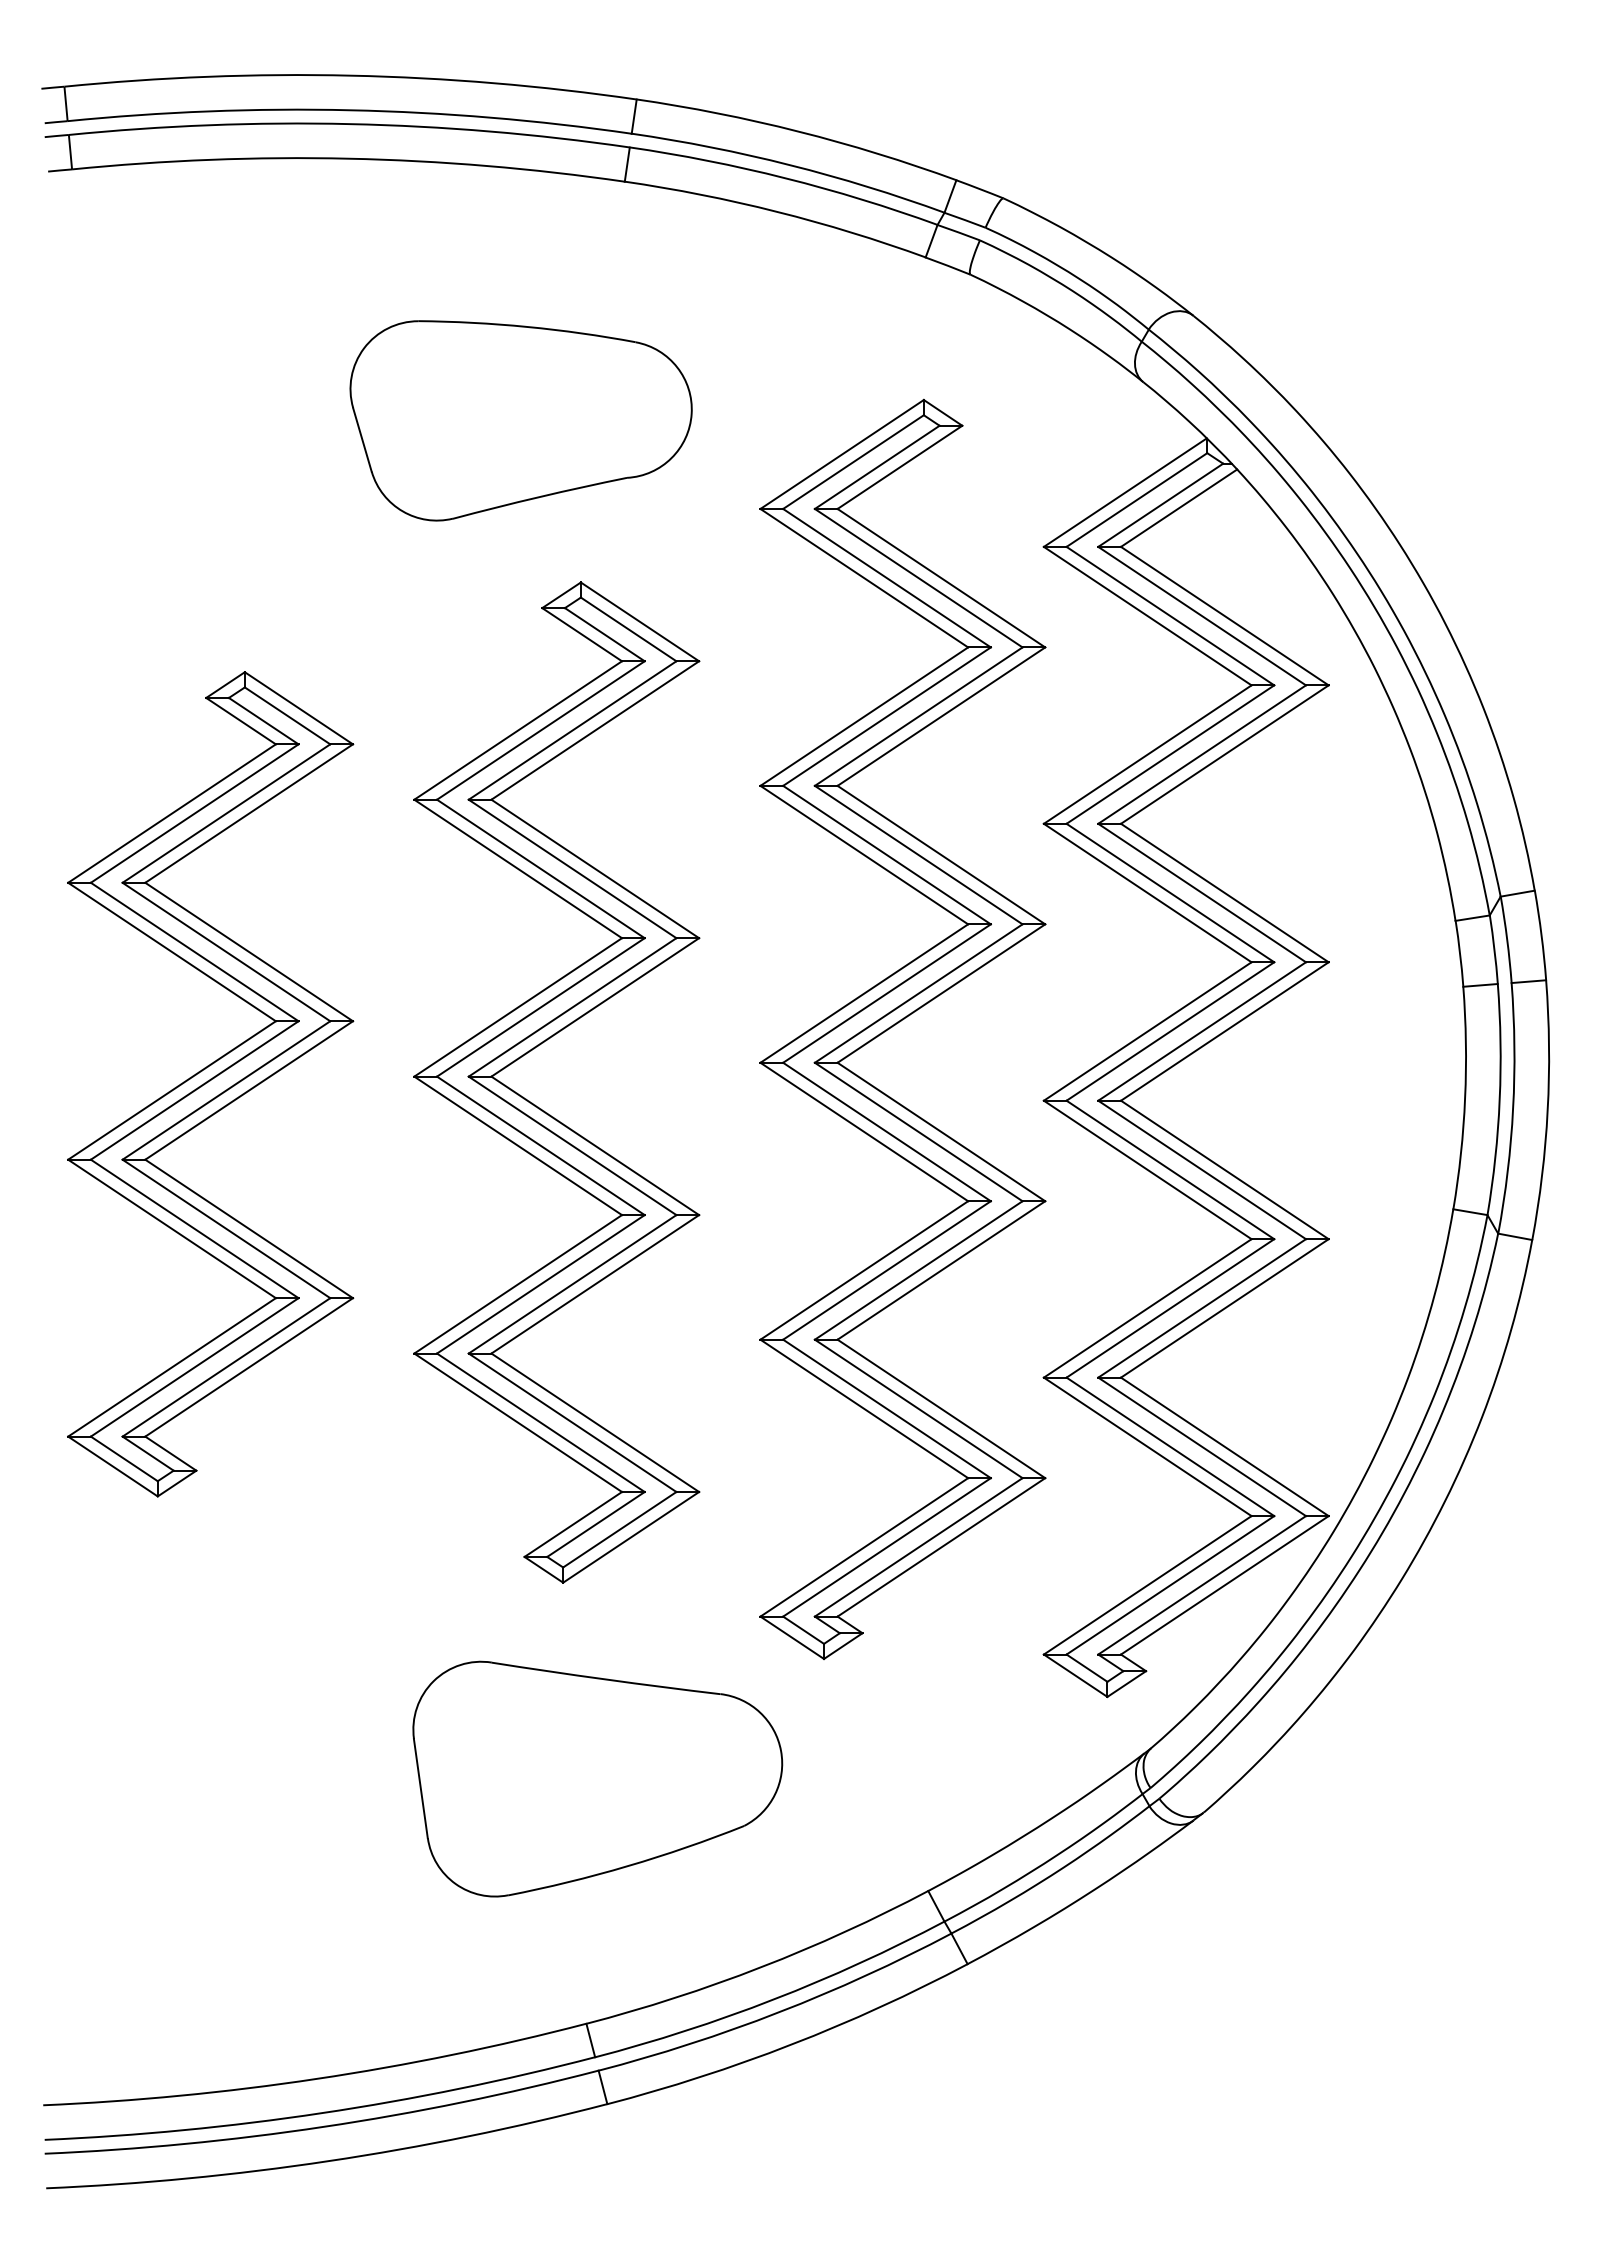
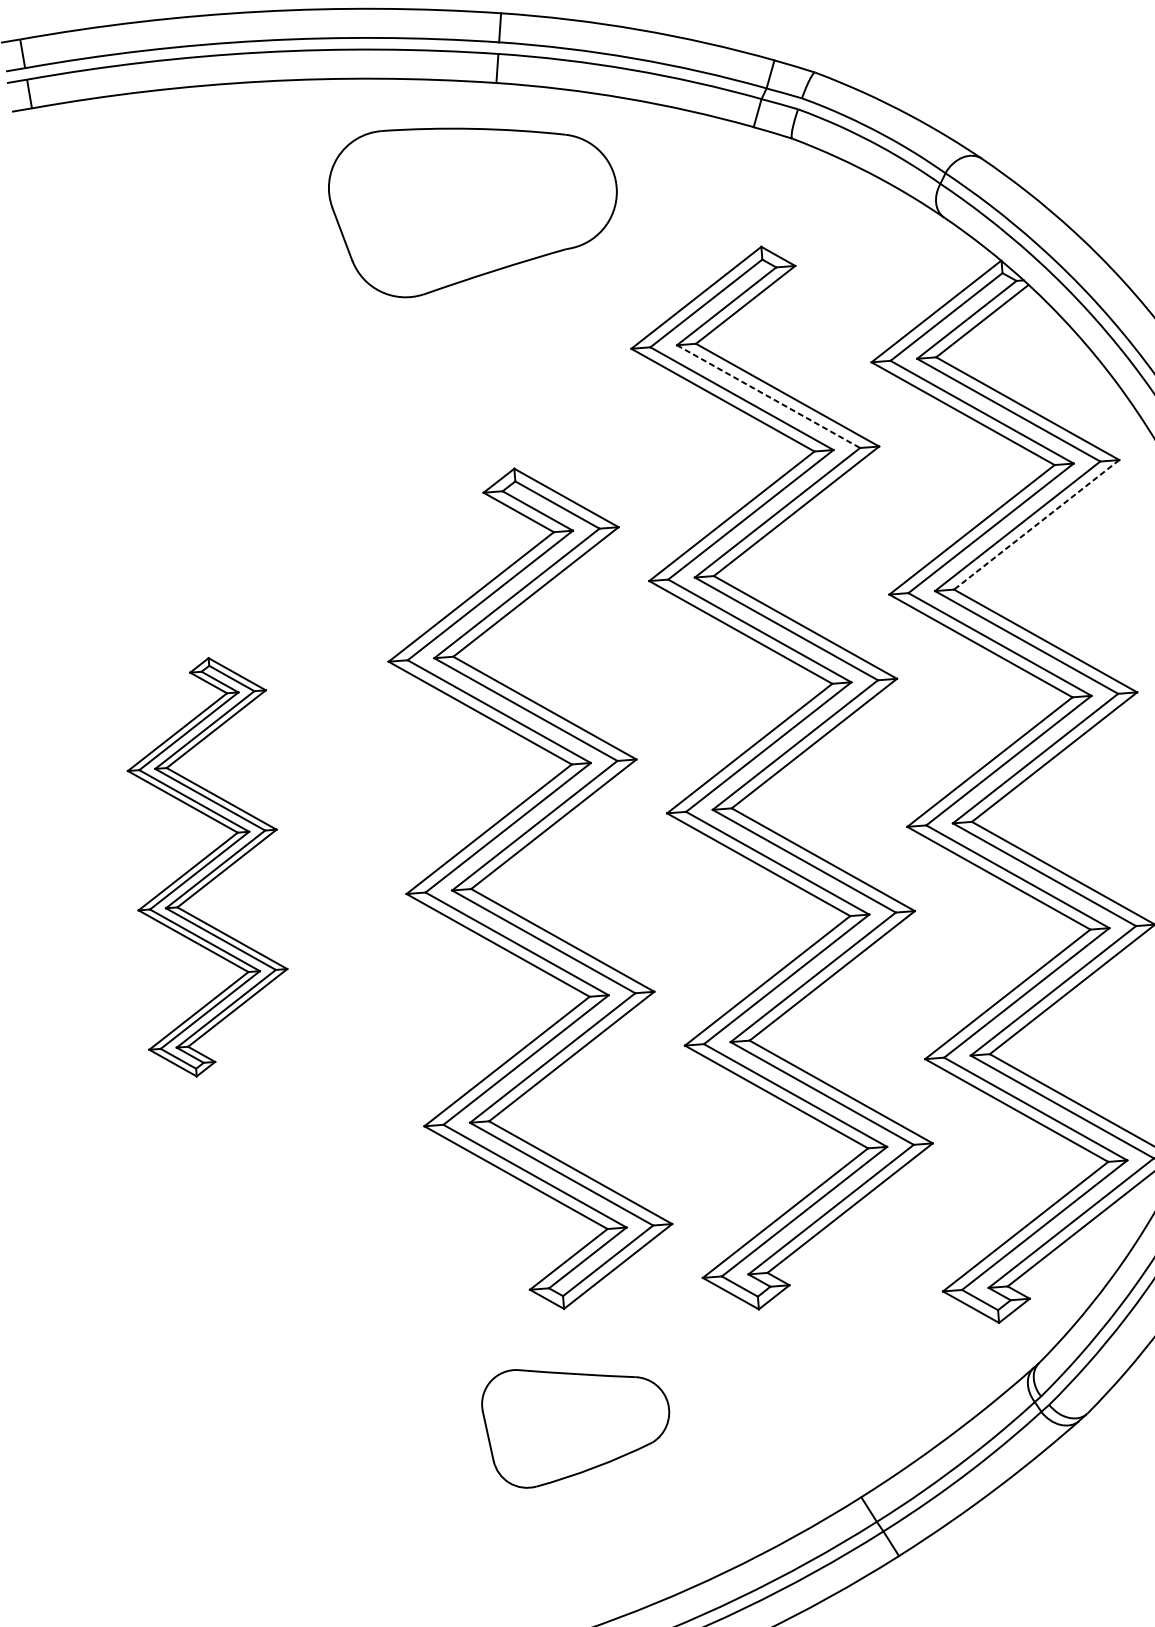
part: (520, 420) -> (473, 207), moved
line: (918, 578) -> (768, 396), solid -> dashed
line: (1224, 754) -> (1036, 524), solid -> dashed
part: (210, 1084) -> (207, 867), size x0.6
part: (538, 1106) -> (512, 911), moved
part: (597, 1778) -> (576, 1424), size x0.6

